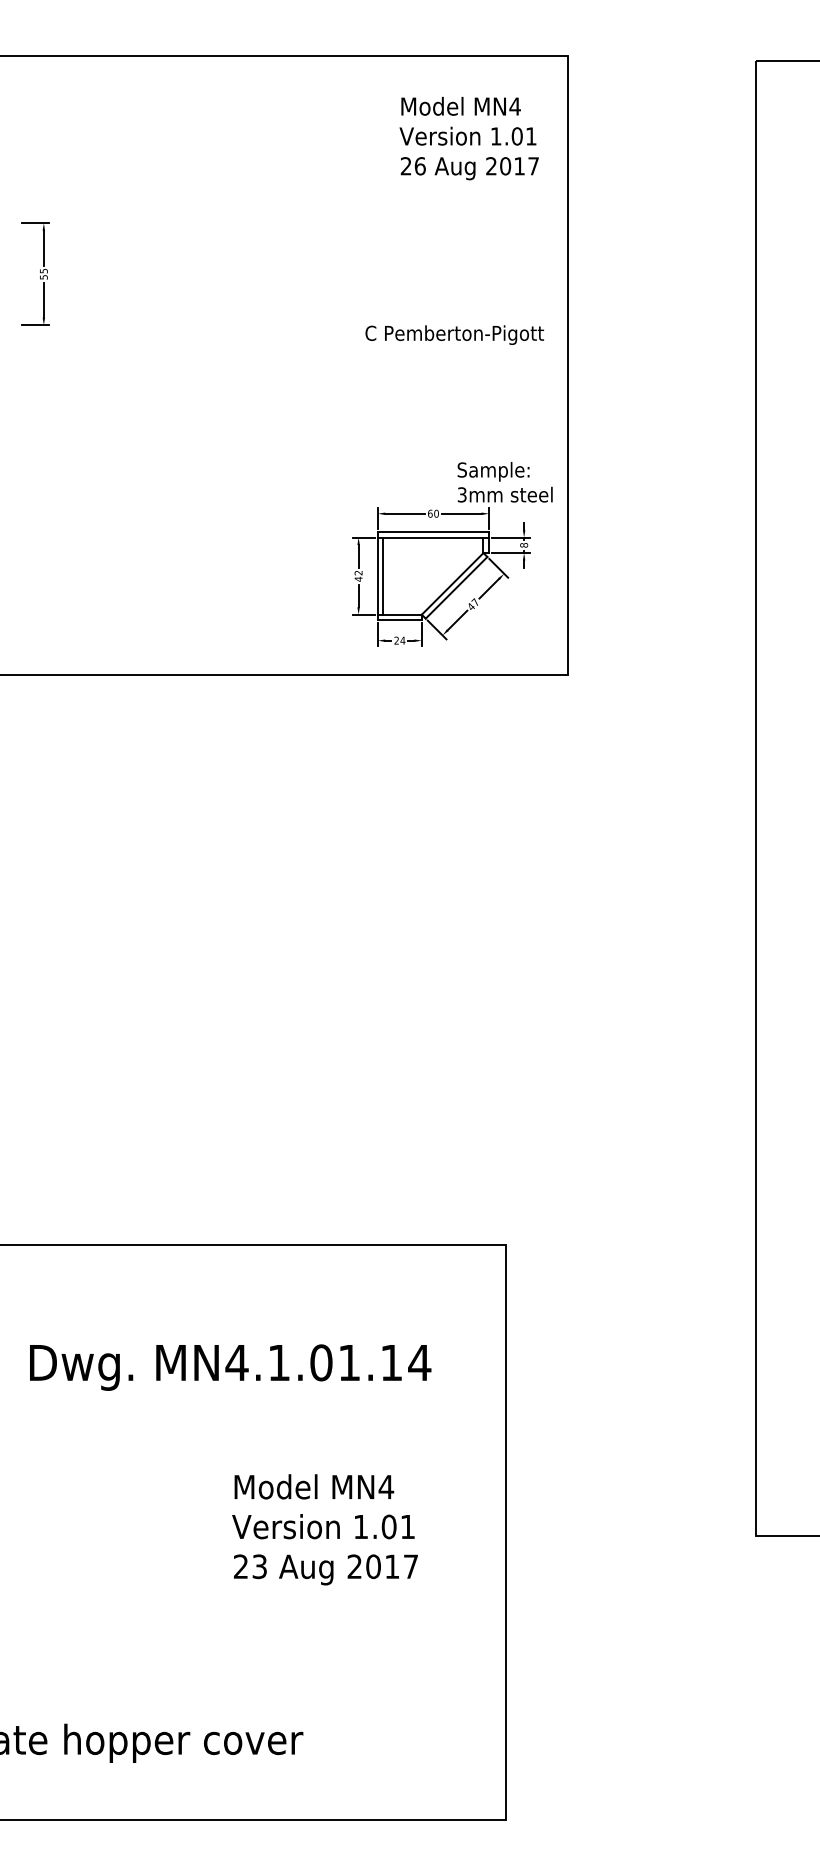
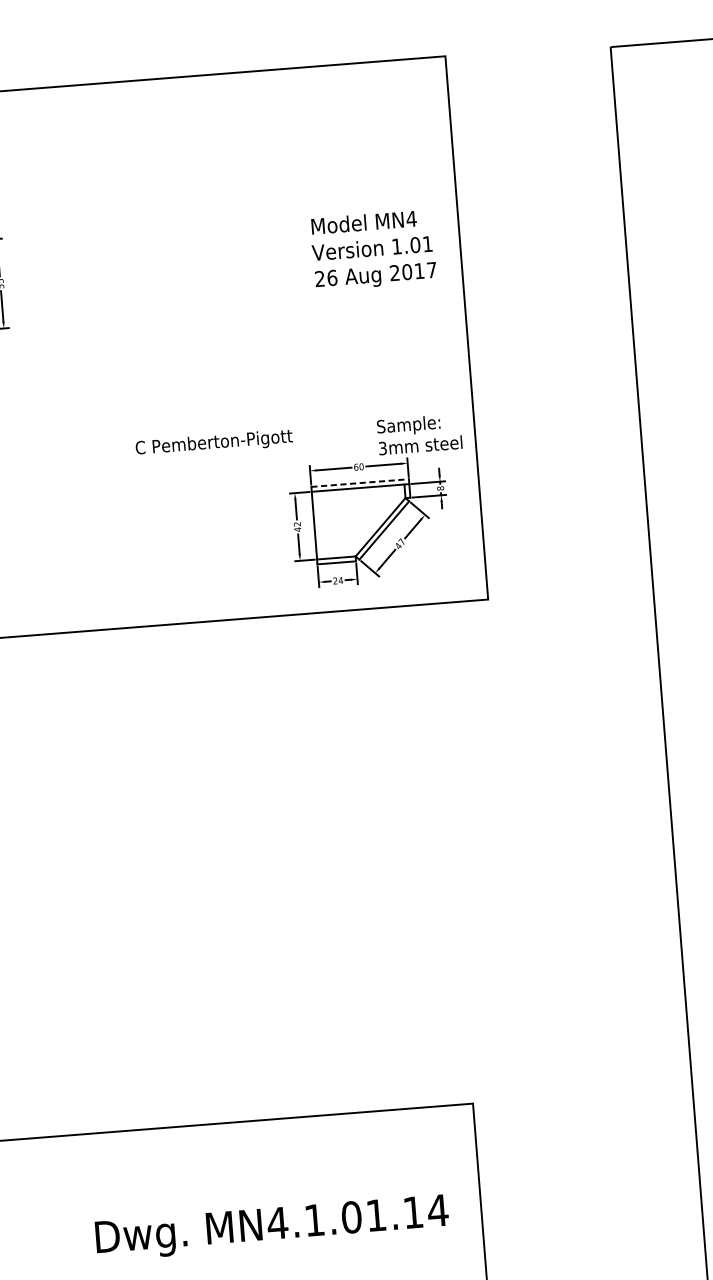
text: (468, 138) -> (372, 250), moved
text: (454, 334) -> (213, 442), moved
line: (433, 532) -> (360, 483), solid -> dashed
line: (383, 575) -> (319, 524), removed
text: (230, 1367) -> (272, 1227), moved

